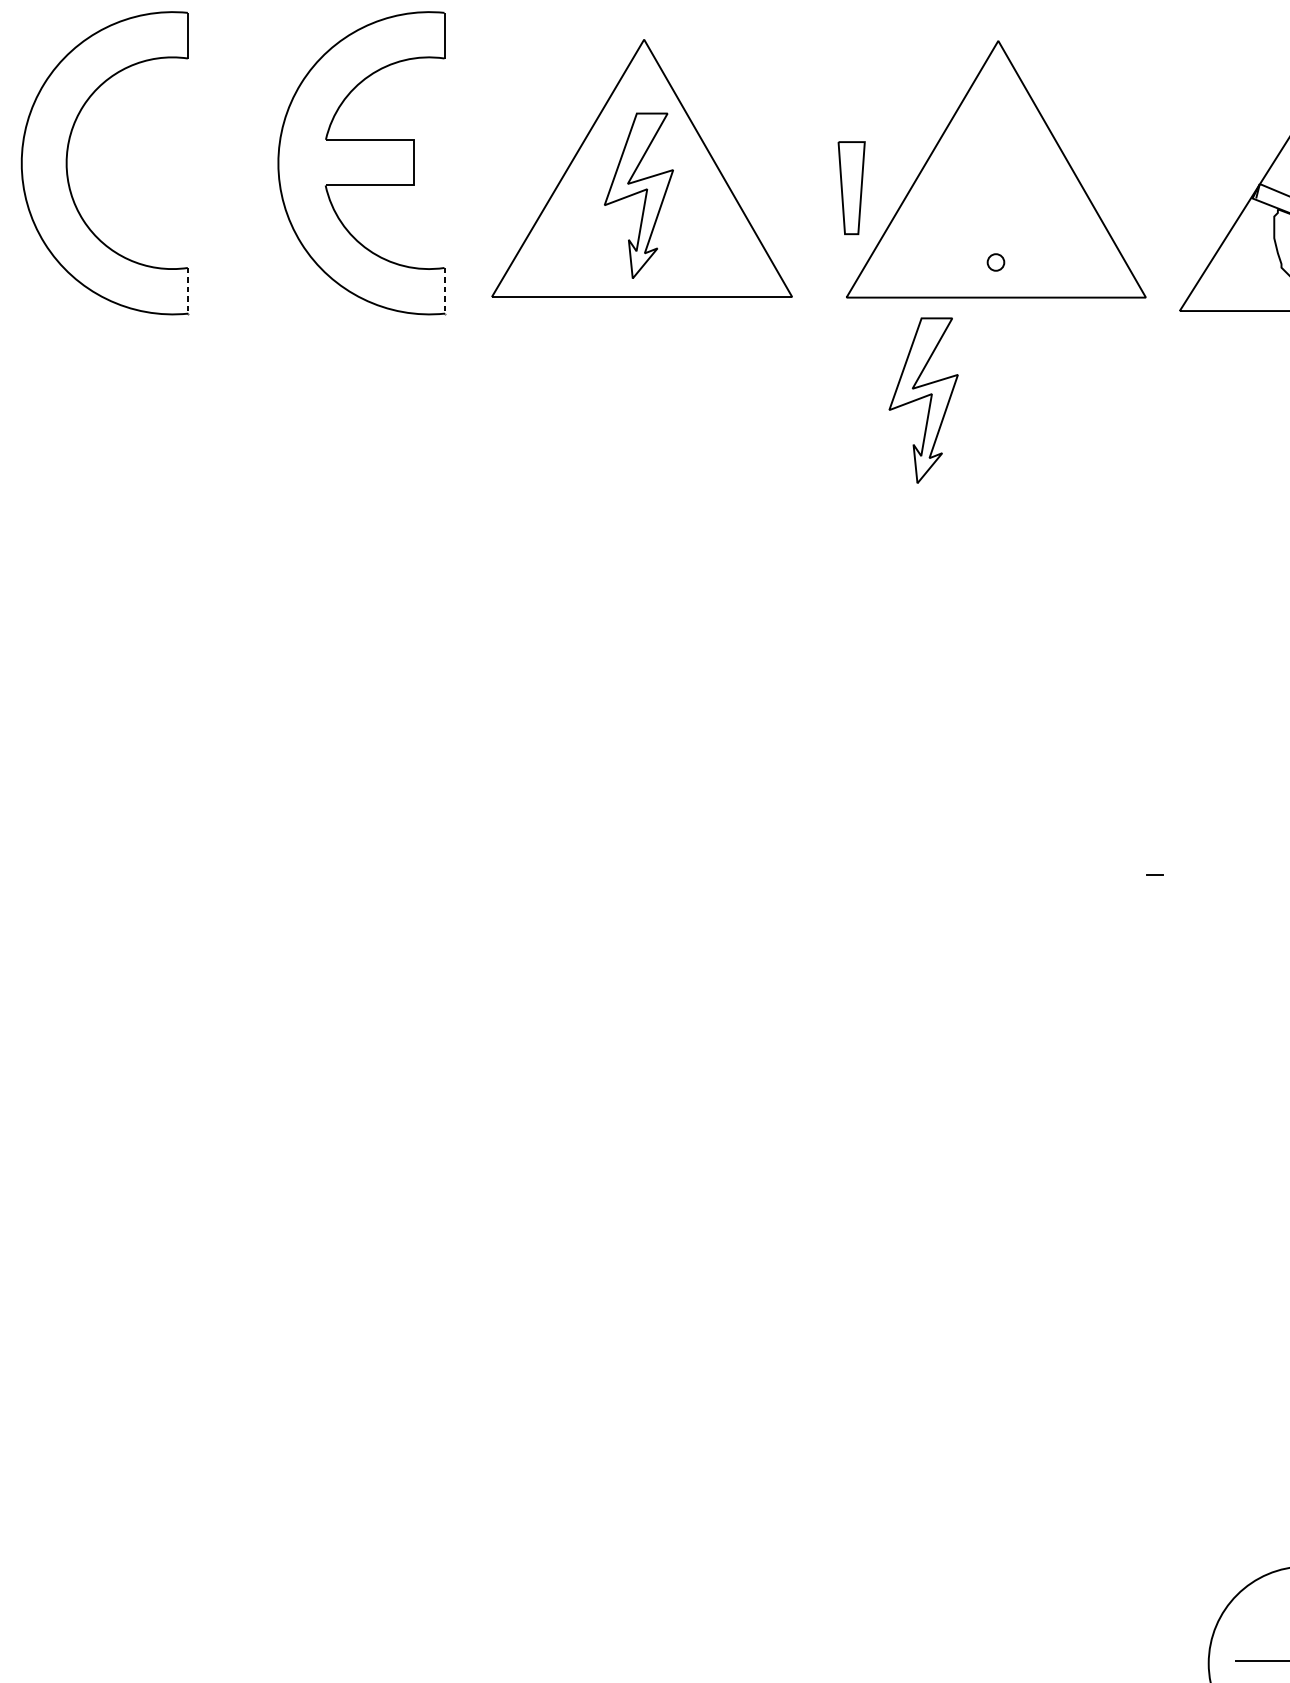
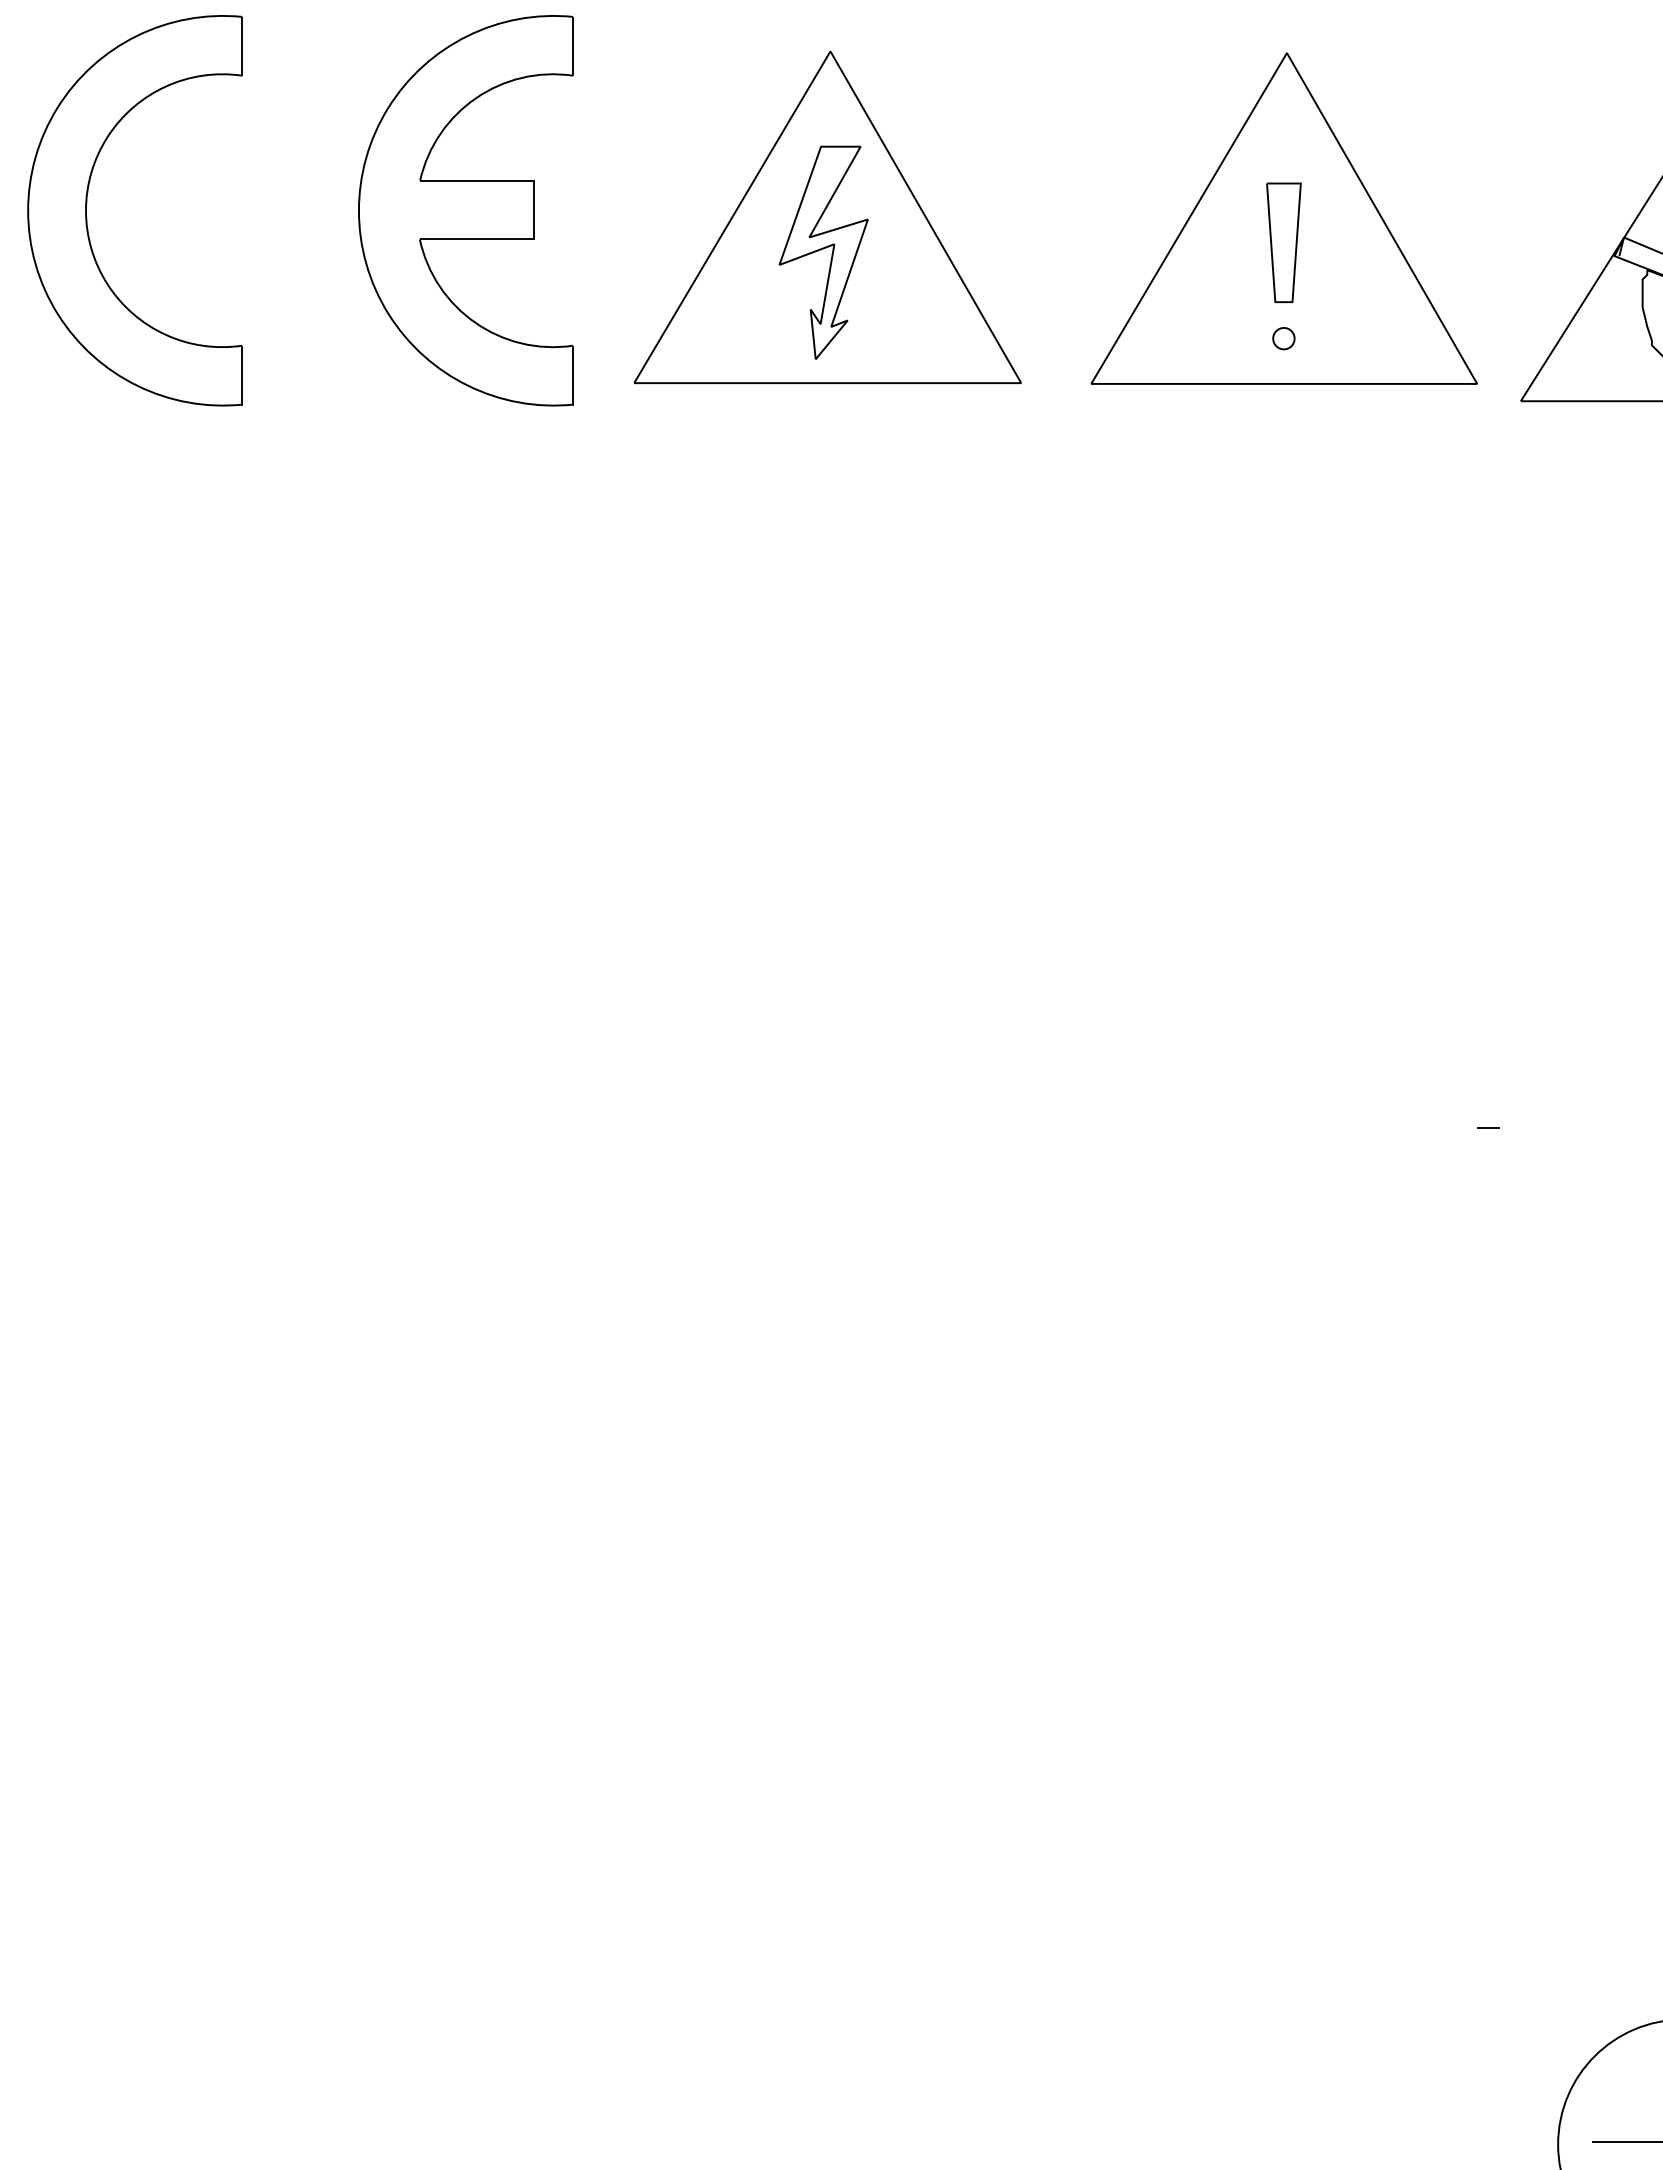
part: (851, 187) -> (1283, 242), moved
line: (188, 291) -> (242, 376), dashed -> solid
line: (444, 291) -> (573, 376), dashed -> solid
part: (923, 400) -> (1190, 516), removed

